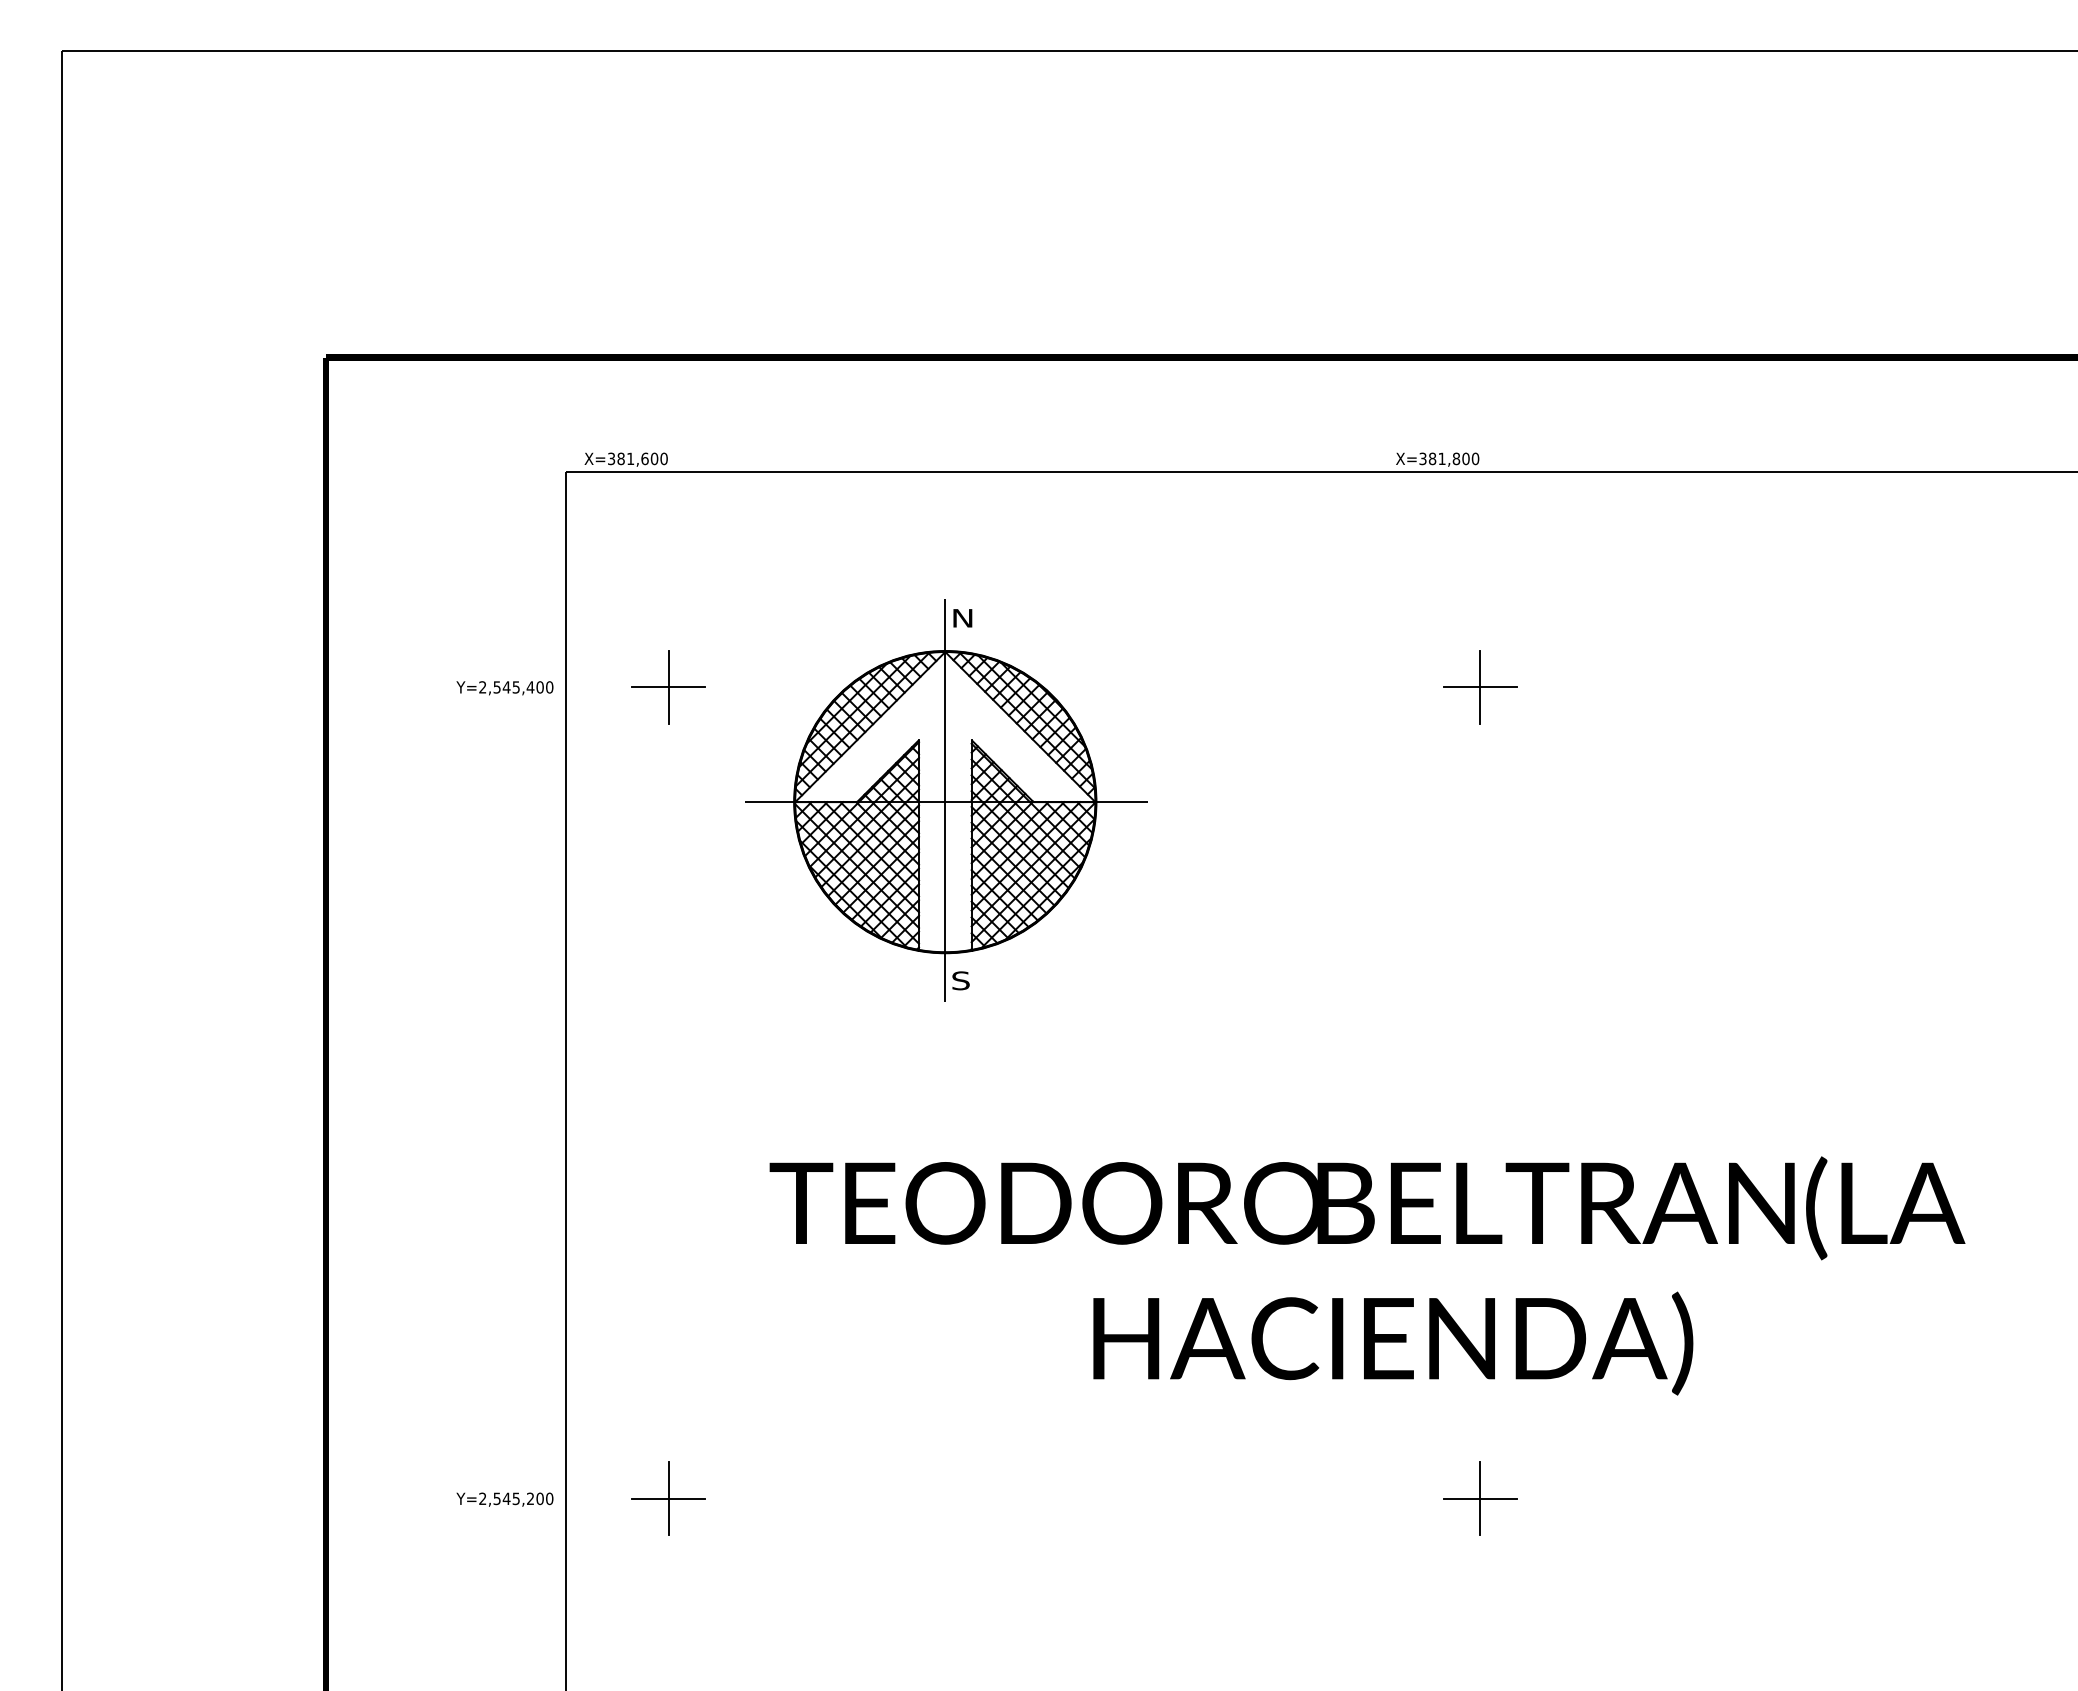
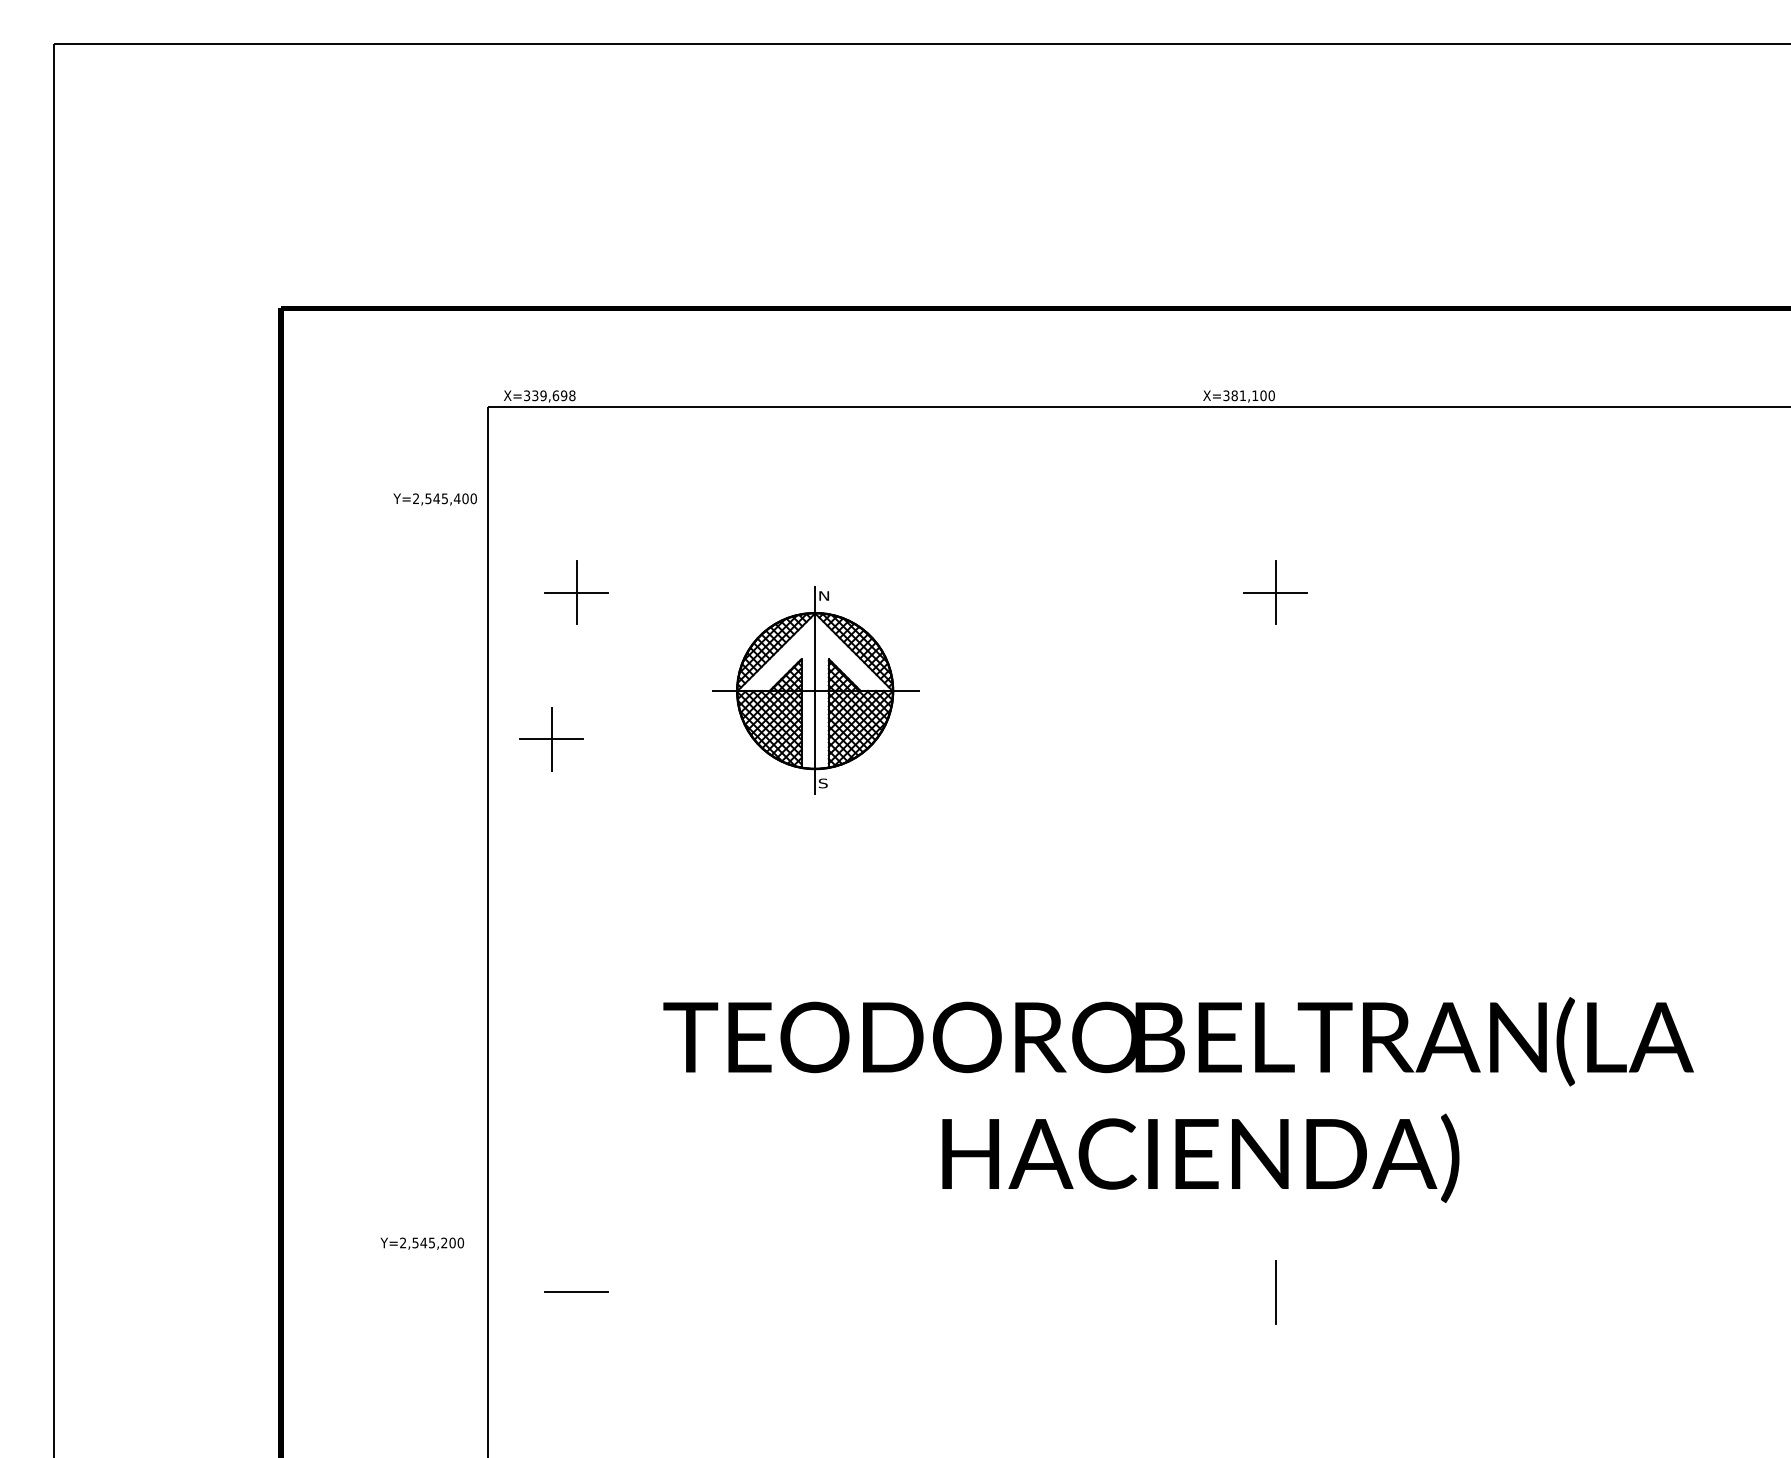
text: (642, 458) -> (553, 395), X=381,600 -> X=339,698
text: (1456, 458) -> (1255, 395), X=381,800 -> X=381,100
text: (504, 688) -> (434, 499), moved
part: (946, 800) -> (815, 690), size x0.6
part: (639, 857) -> (551, 739), added
line: (668, 1498) -> (576, 1291), removed
line: (1479, 1498) -> (1275, 1291), removed
text: (504, 1499) -> (421, 1243), moved

